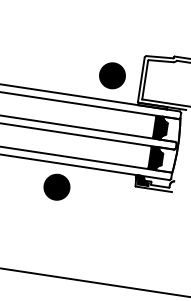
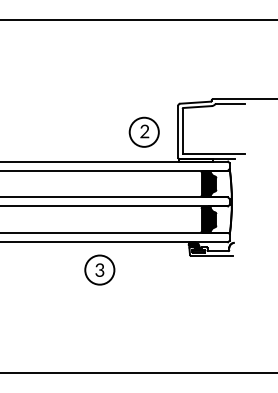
fill: (111, 75) -> (143, 131), removed
fill: (56, 186) -> (99, 269), removed

